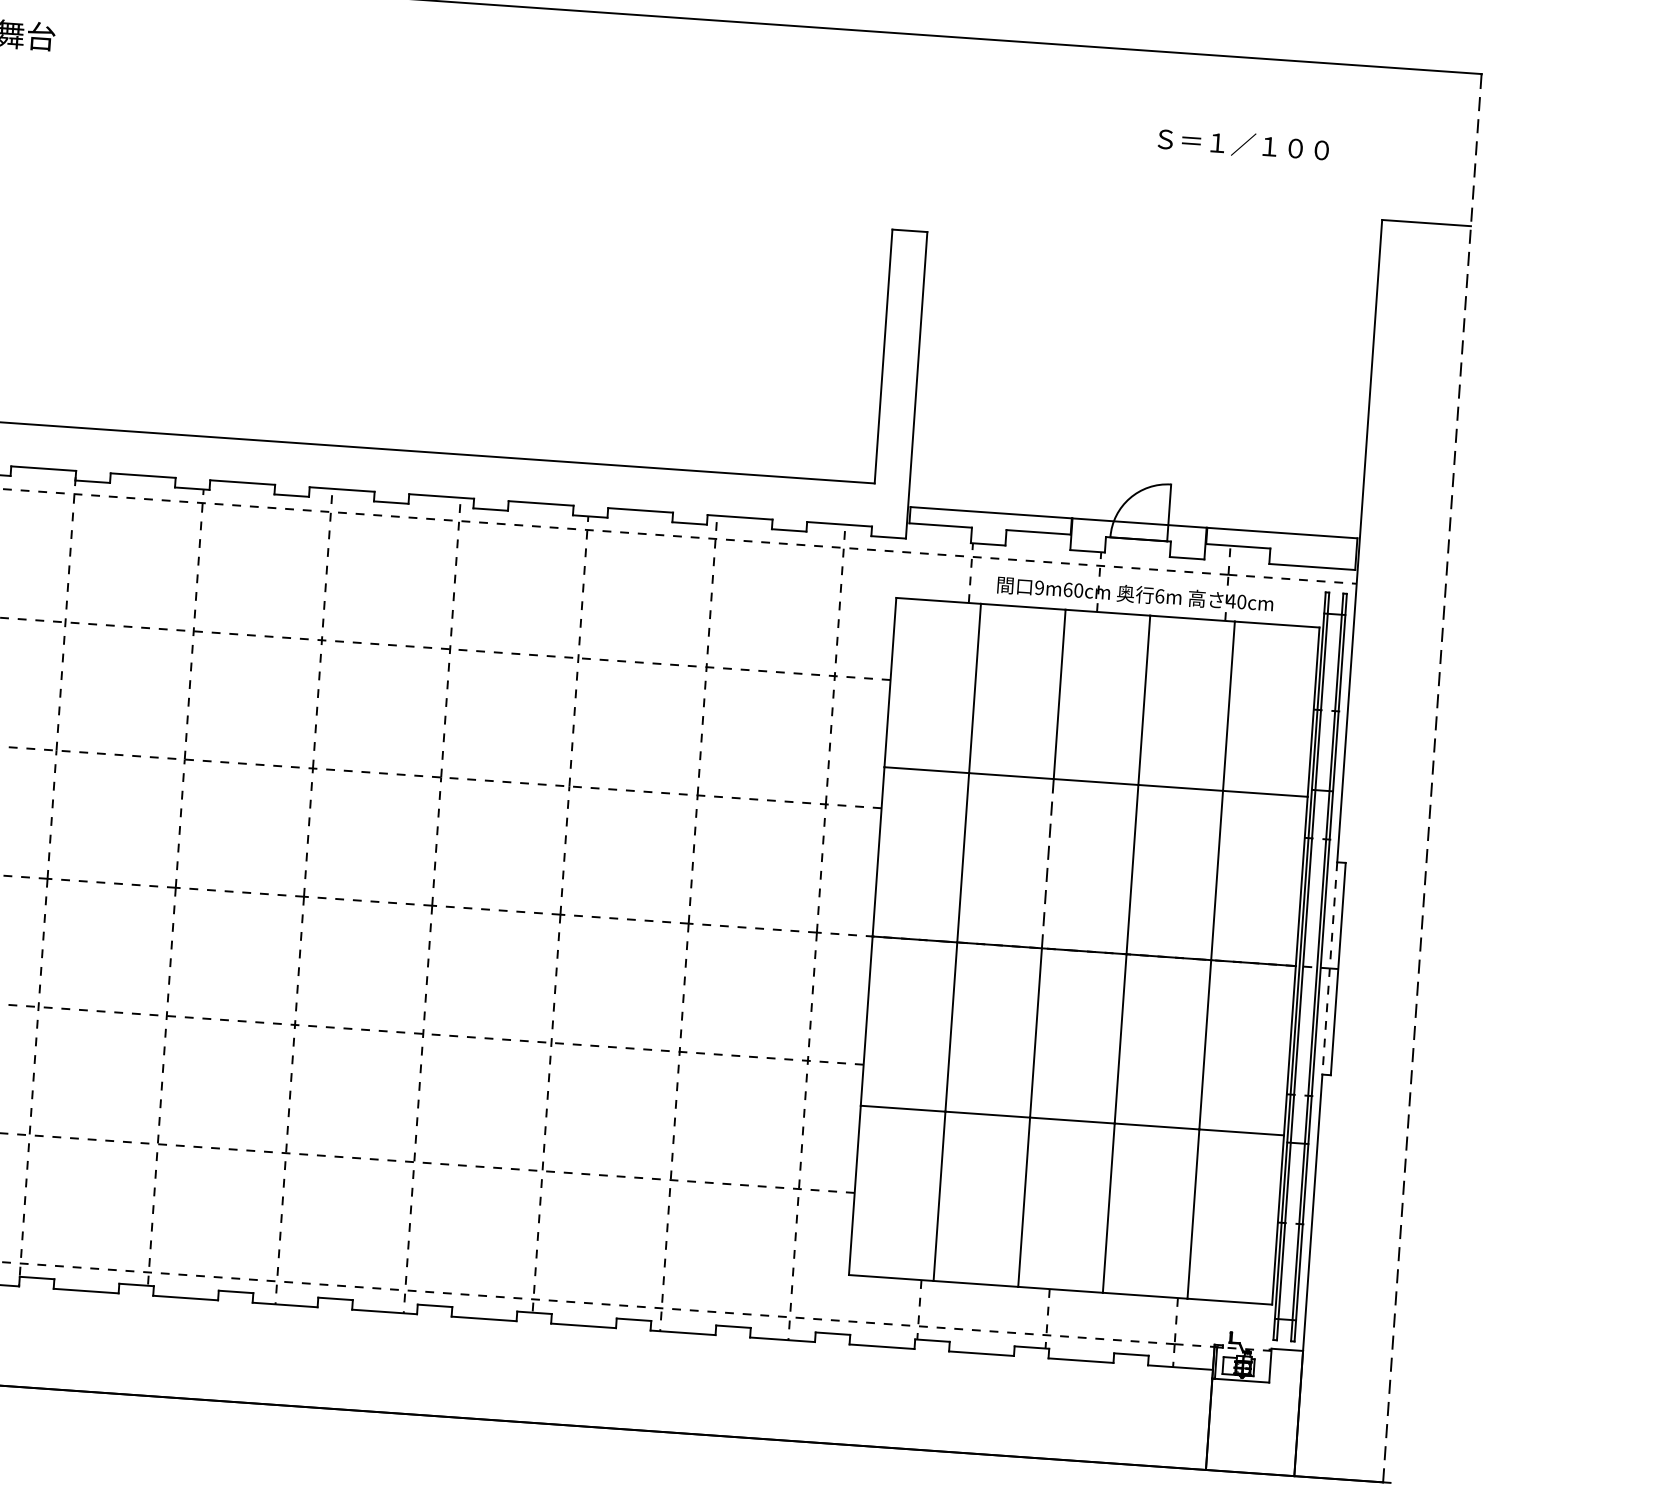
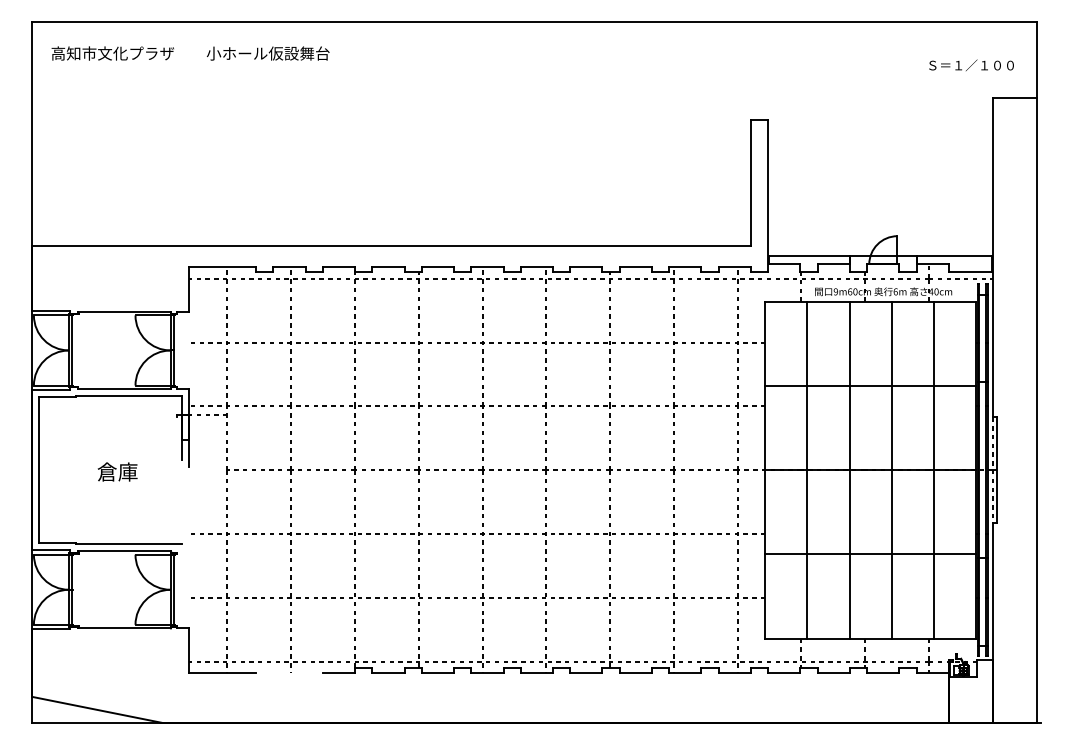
text: (1243, 142) -> (971, 64), moved
line: (1431, 778) -> (1036, 372), dashed -> solid
line: (1047, 862) -> (849, 427), dashed -> solid

